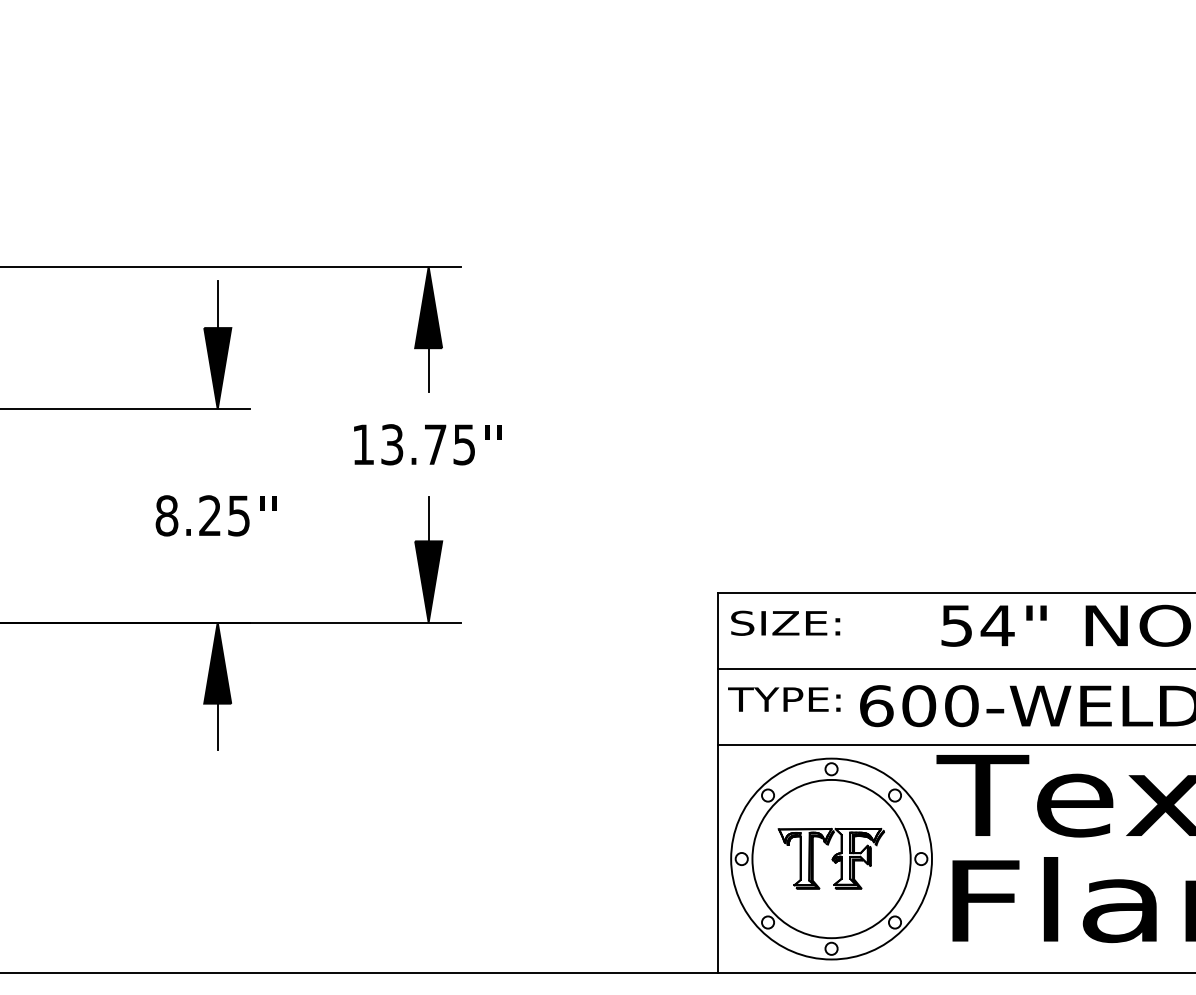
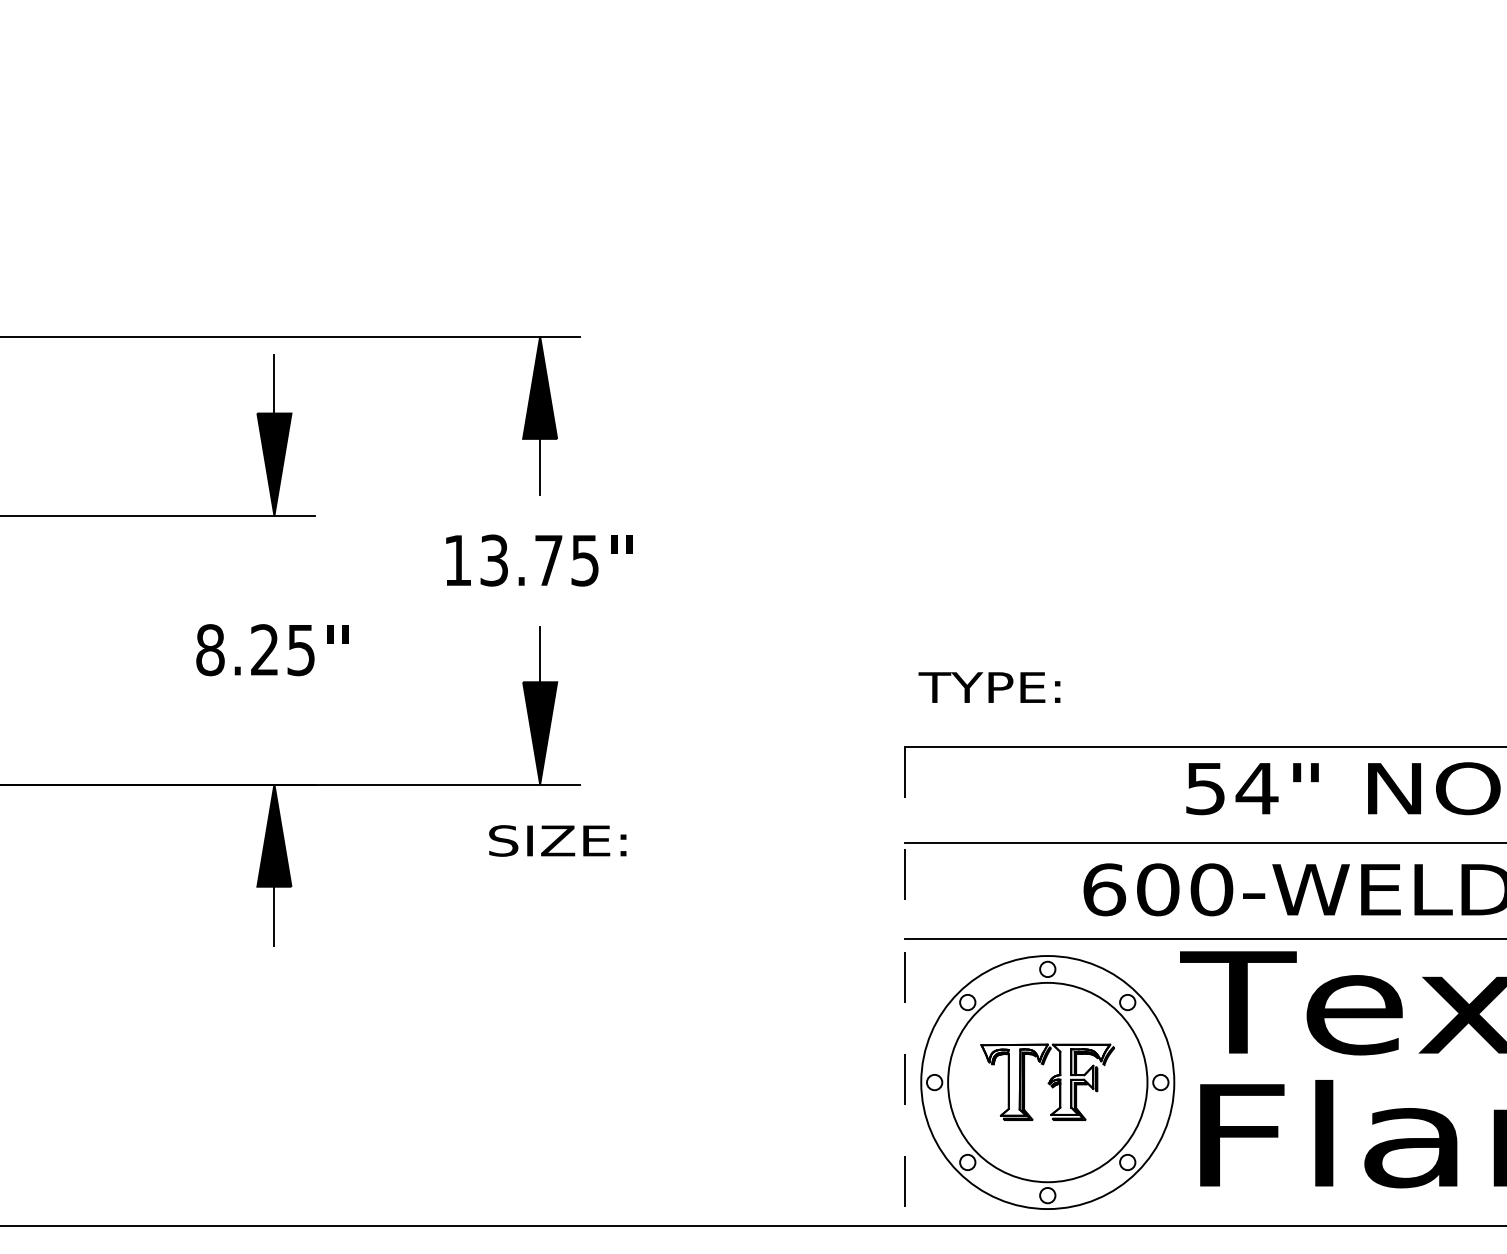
text: (785, 622) -> (557, 839), moved
text: (784, 699) -> (989, 687), moved
line: (718, 783) -> (905, 987), solid -> dashed

